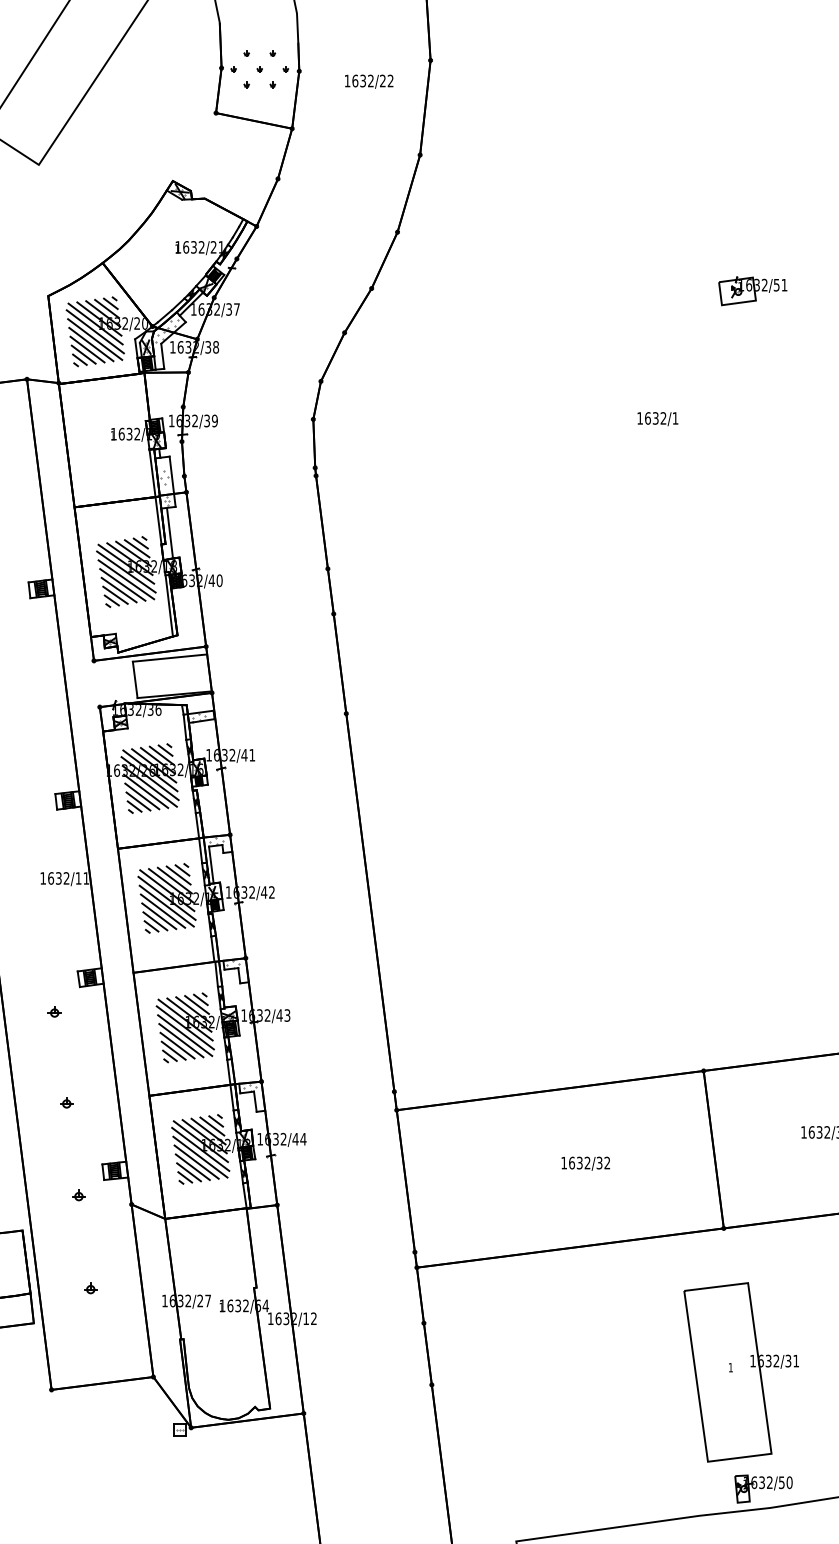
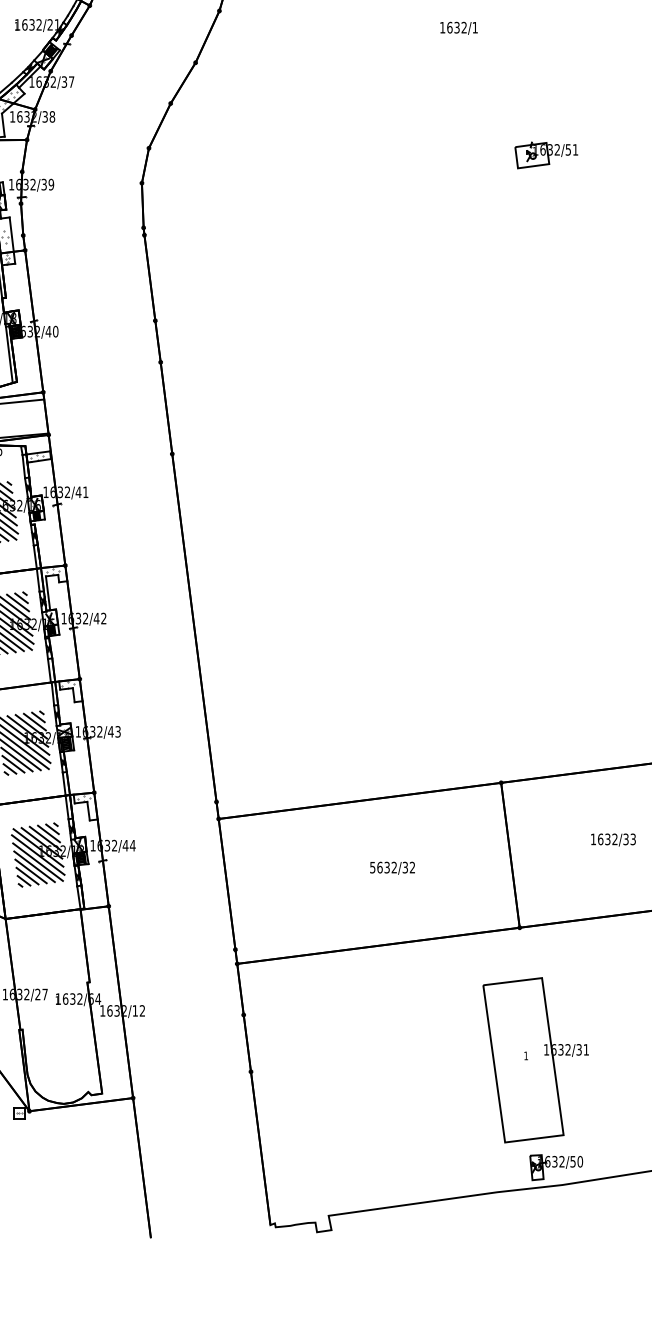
part: (752, 291) -> (546, 155), moved
text: (657, 419) -> (458, 28), moved
line: (169, 532) -> (9, 287), removed
text: (563, 1162) -> (372, 867), 1632/32 -> 5632/32

